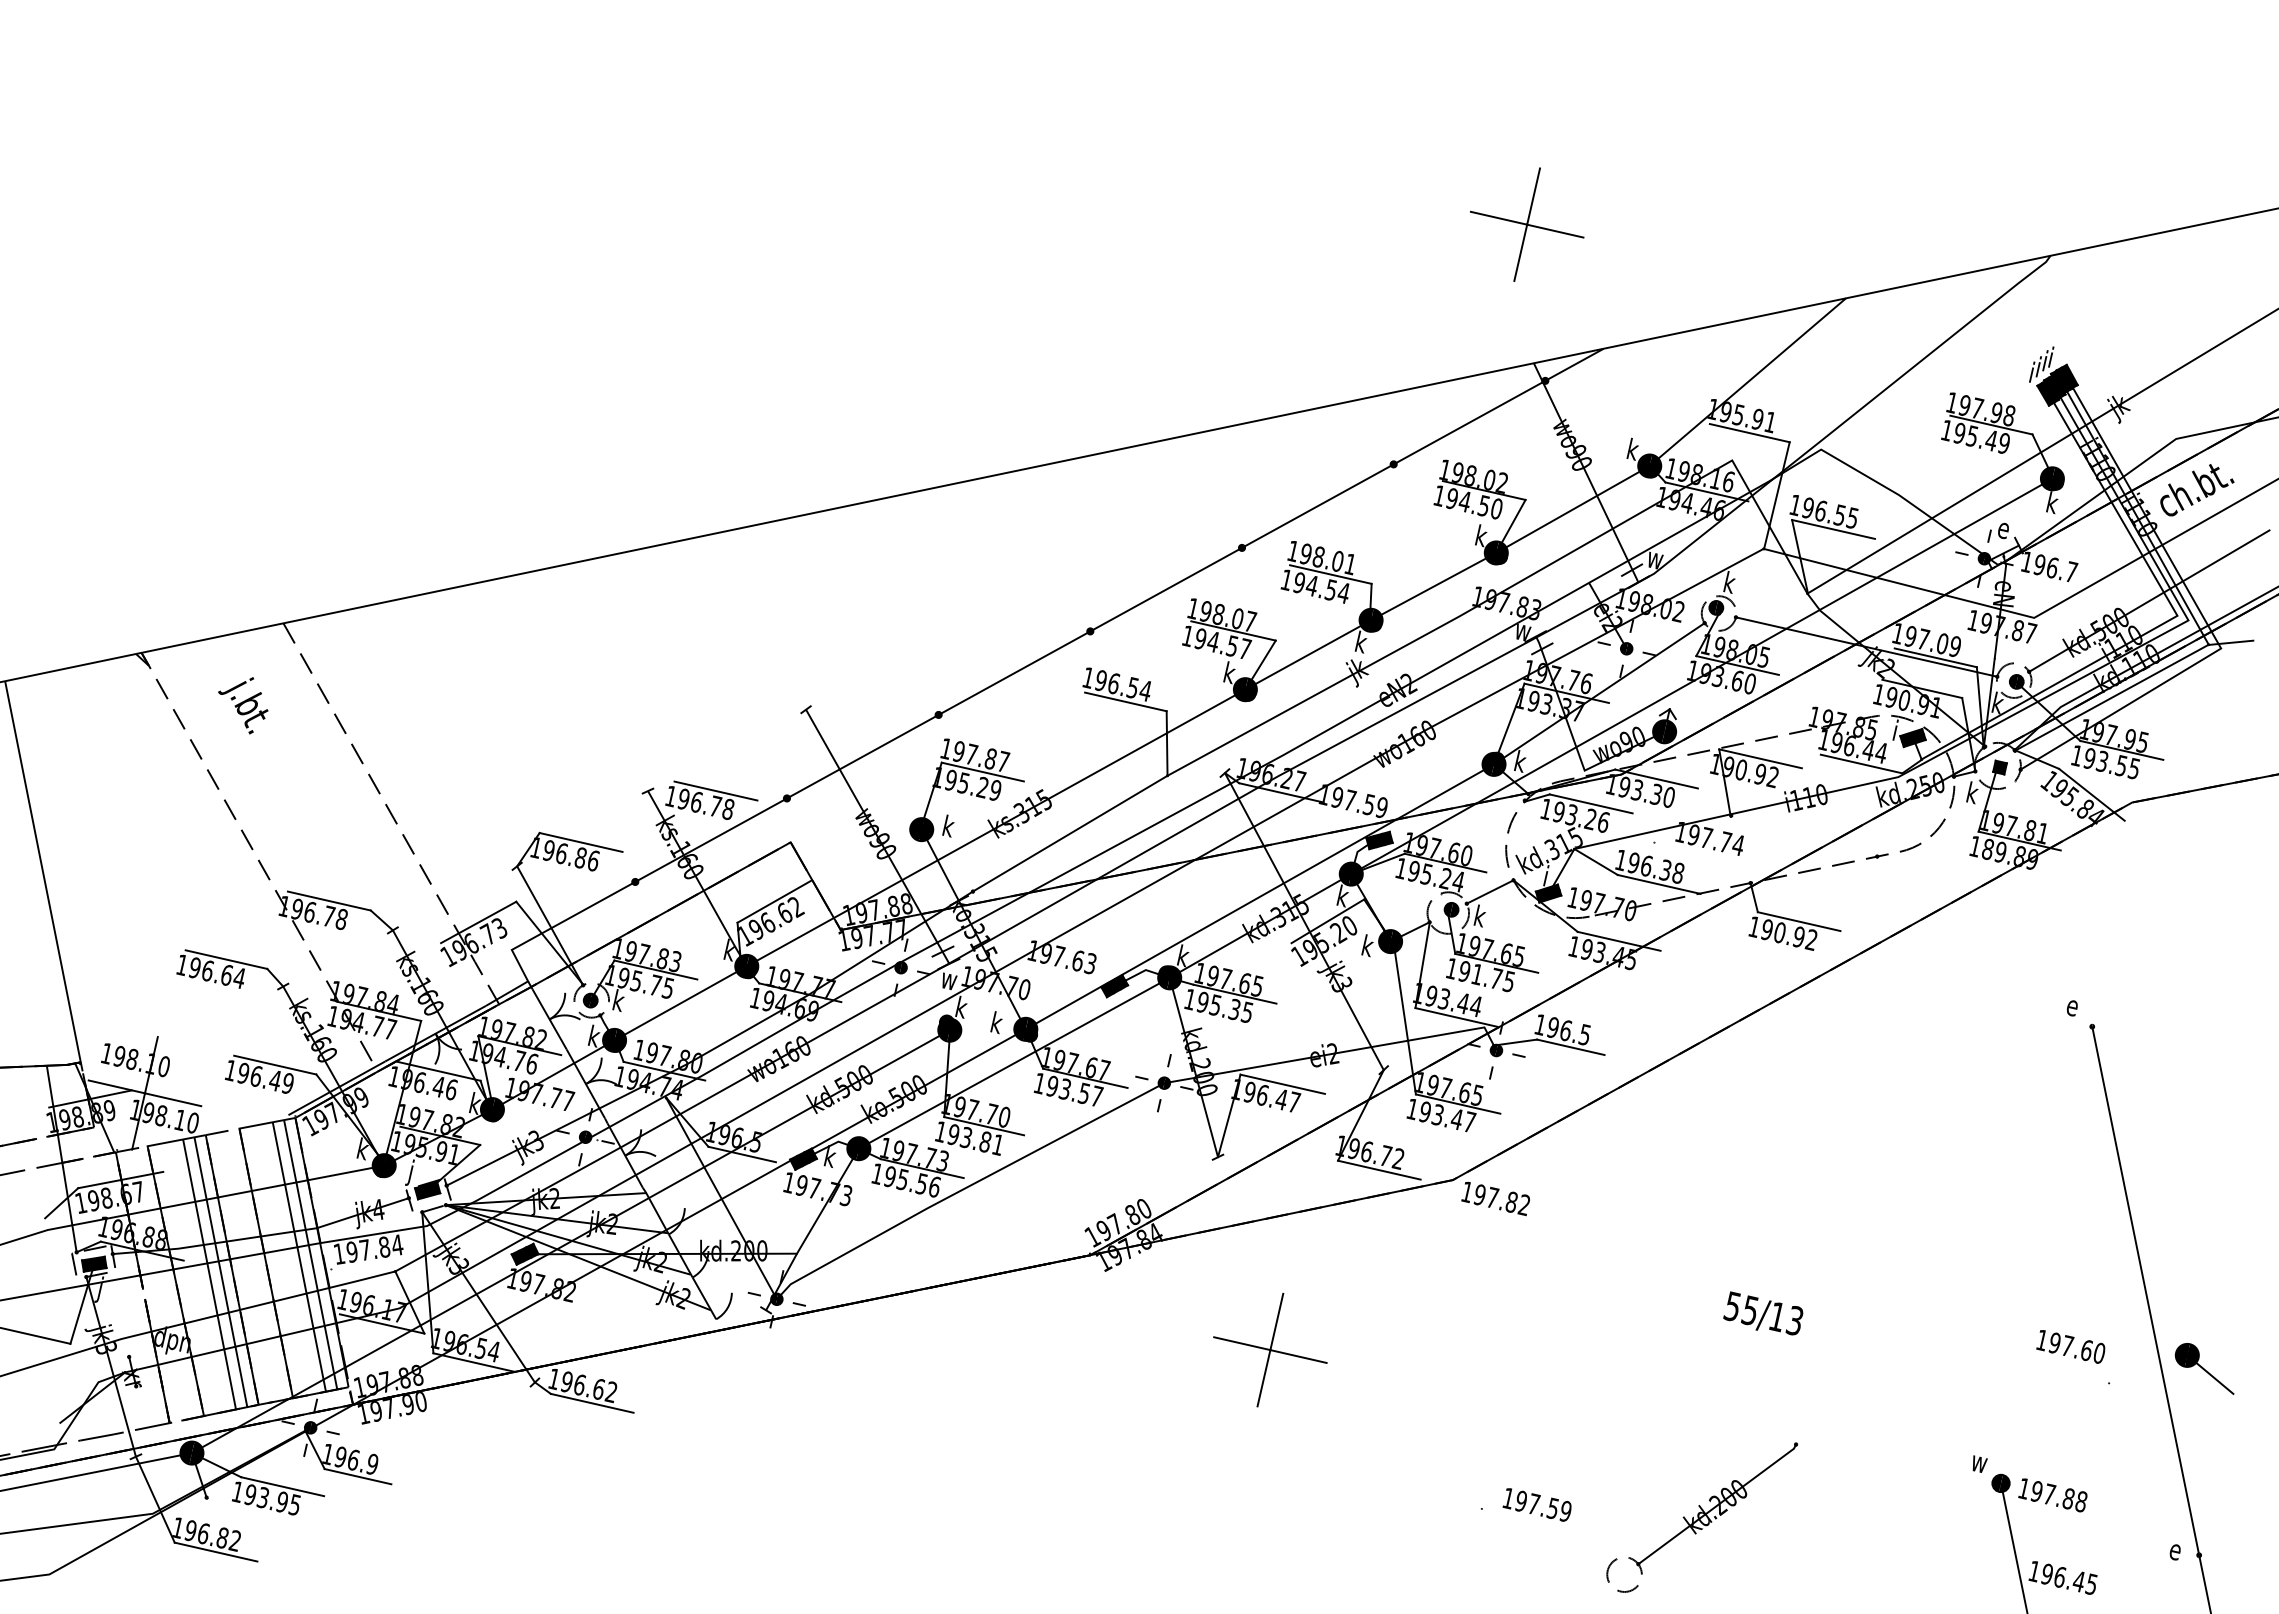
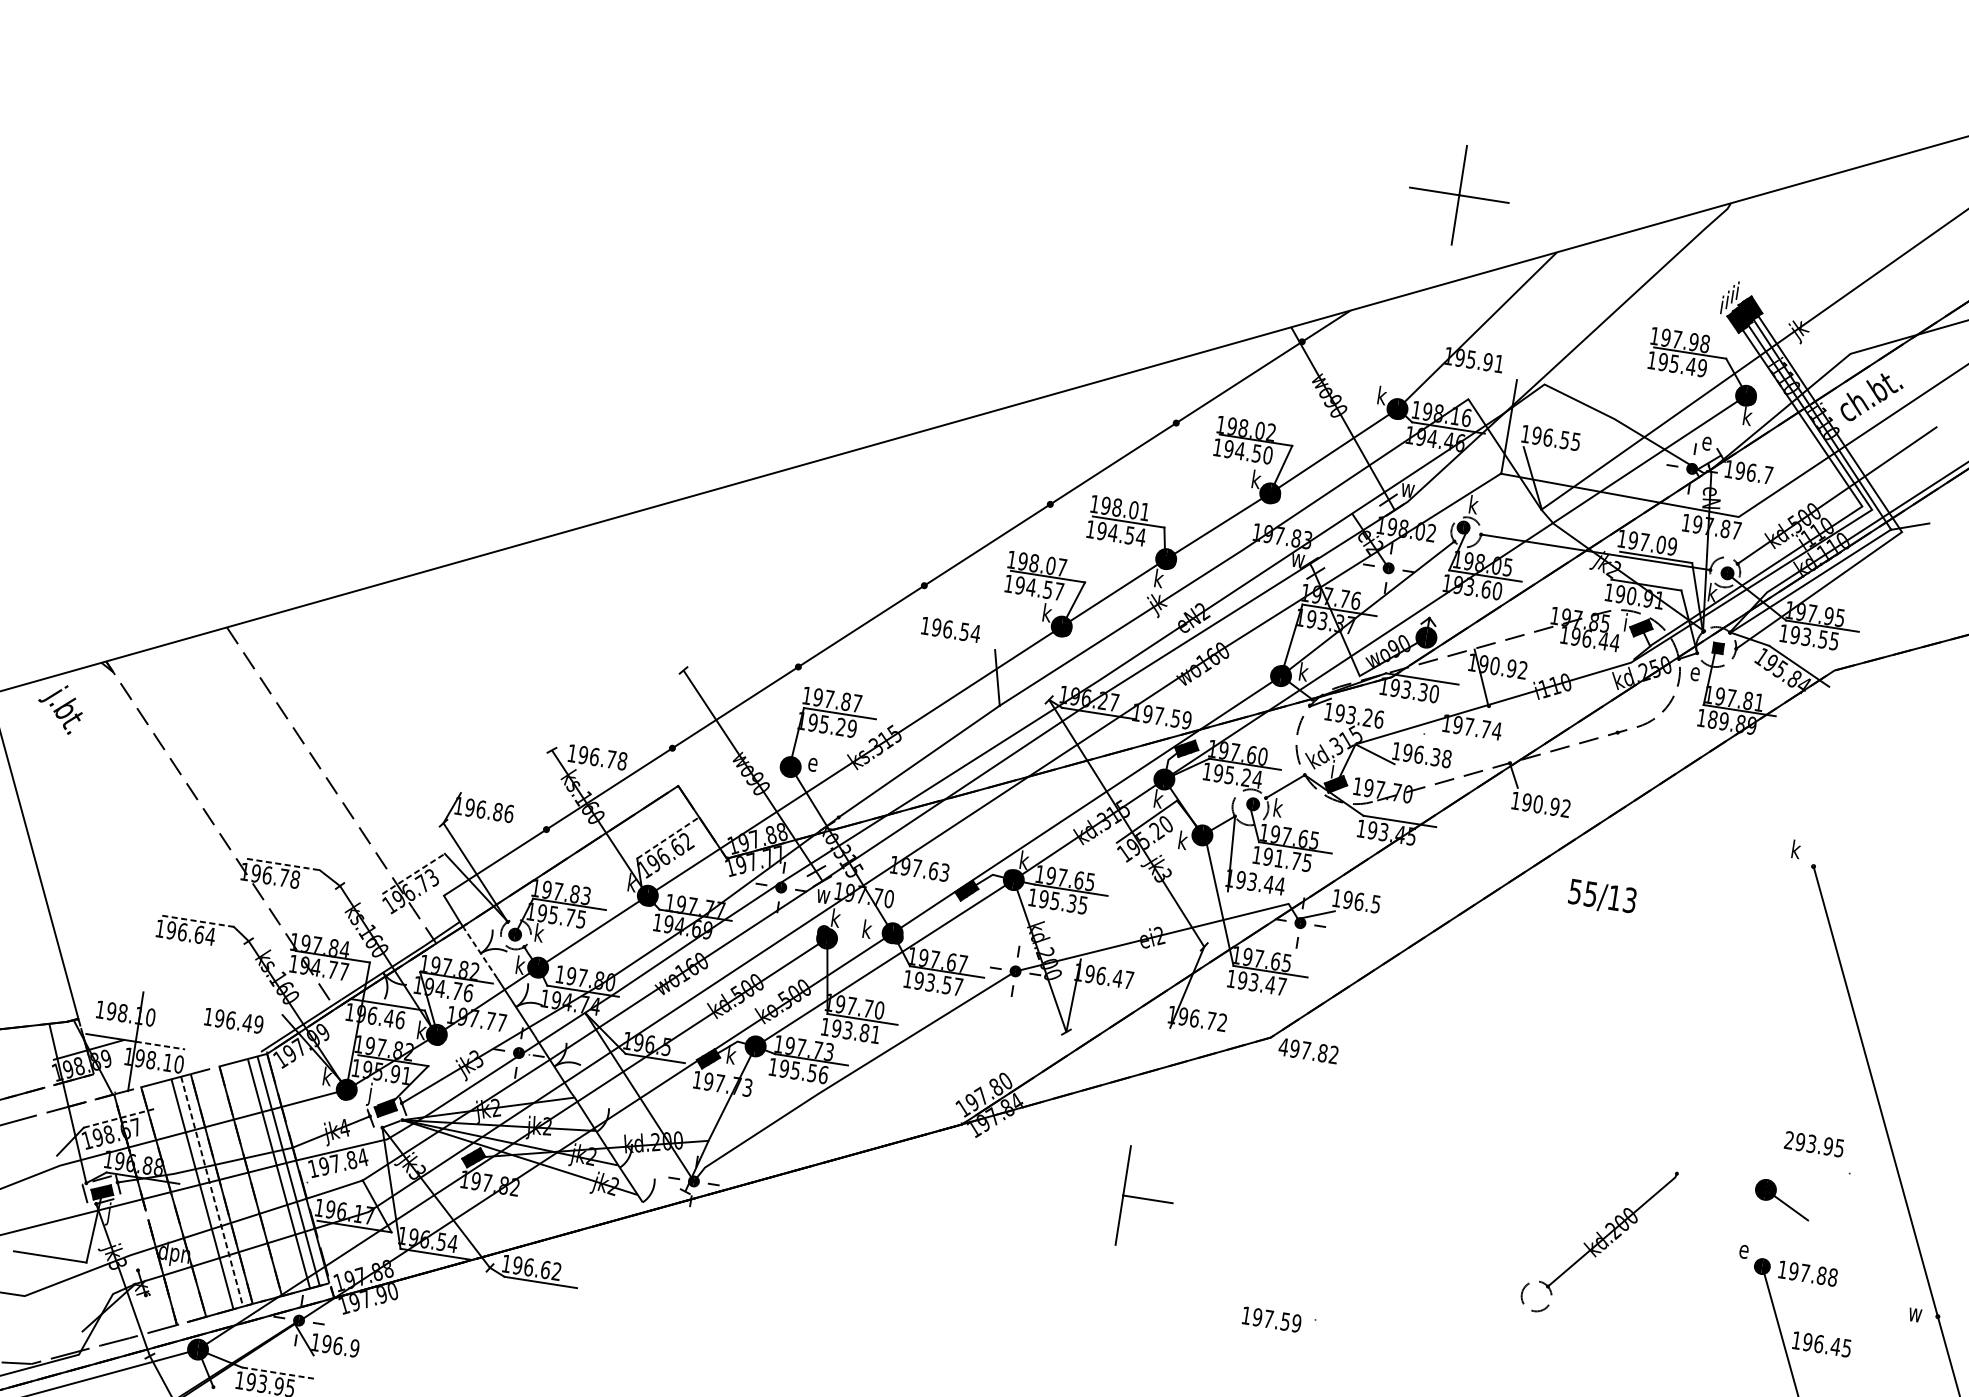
part: (1527, 224) -> (1459, 195), moved
line: (1749, 433) -> (1481, 374), removed
line: (1833, 529) -> (1560, 452), removed
line: (1125, 701) -> (958, 644), removed
text: (243, 705) -> (60, 710), moved
line: (1760, 758) -> (1510, 654), removed
line: (1861, 763) -> (1598, 653), removed
line: (715, 790) -> (610, 745), removed
text: (1972, 792) -> (1695, 671), k -> e
line: (1590, 803) -> (1366, 704), removed
text: (948, 825) -> (813, 761), k -> e
line: (580, 842) -> (496, 798), removed
line: (1658, 883) -> (1430, 769), removed
line: (329, 901) -> (283, 864), solid -> dashed
line: (774, 901) -> (667, 838), solid -> dashed
line: (1798, 921) -> (1553, 793), removed
line: (478, 922) -> (413, 874), solid -> dashed
line: (226, 959) -> (198, 921), solid -> dashed
text: (2072, 1005) -> (1795, 849), e -> k
line: (1456, 1017) -> (1263, 897), removed
line: (549, 1019) -> (480, 953), solid -> dashed
line: (1570, 1047) -> (1364, 916), removed
line: (275, 1064) -> (246, 1008), removed
line: (1282, 1083) -> (1117, 964), removed
line: (173, 1099) -> (160, 1045), solid -> dashed
line: (1379, 1169) -> (1206, 1032), removed
line: (121, 1179) -> (120, 1117), solid -> dashed
text: (1466, 1192) -> (1283, 1047), 197.82 -> 497.82
line: (220, 1272) -> (211, 1191), solid -> dashed
text: (1763, 1313) -> (1602, 895), moved
line: (1242, 1343) -> (1098, 1191), removed
text: (2070, 1346) -> (1814, 1144), 197.60 -> 293.95
part: (2204, 1368) -> (1781, 1200), moved
text: (1979, 1464) -> (1742, 1251), w -> e
line: (357, 1476) -> (342, 1359), removed
line: (282, 1486) -> (278, 1372), solid -> dashed
text: (1536, 1504) -> (1270, 1319), moved
part: (1702, 1517) -> (1600, 1242), moved
text: (2174, 1551) -> (1916, 1314), e -> w

